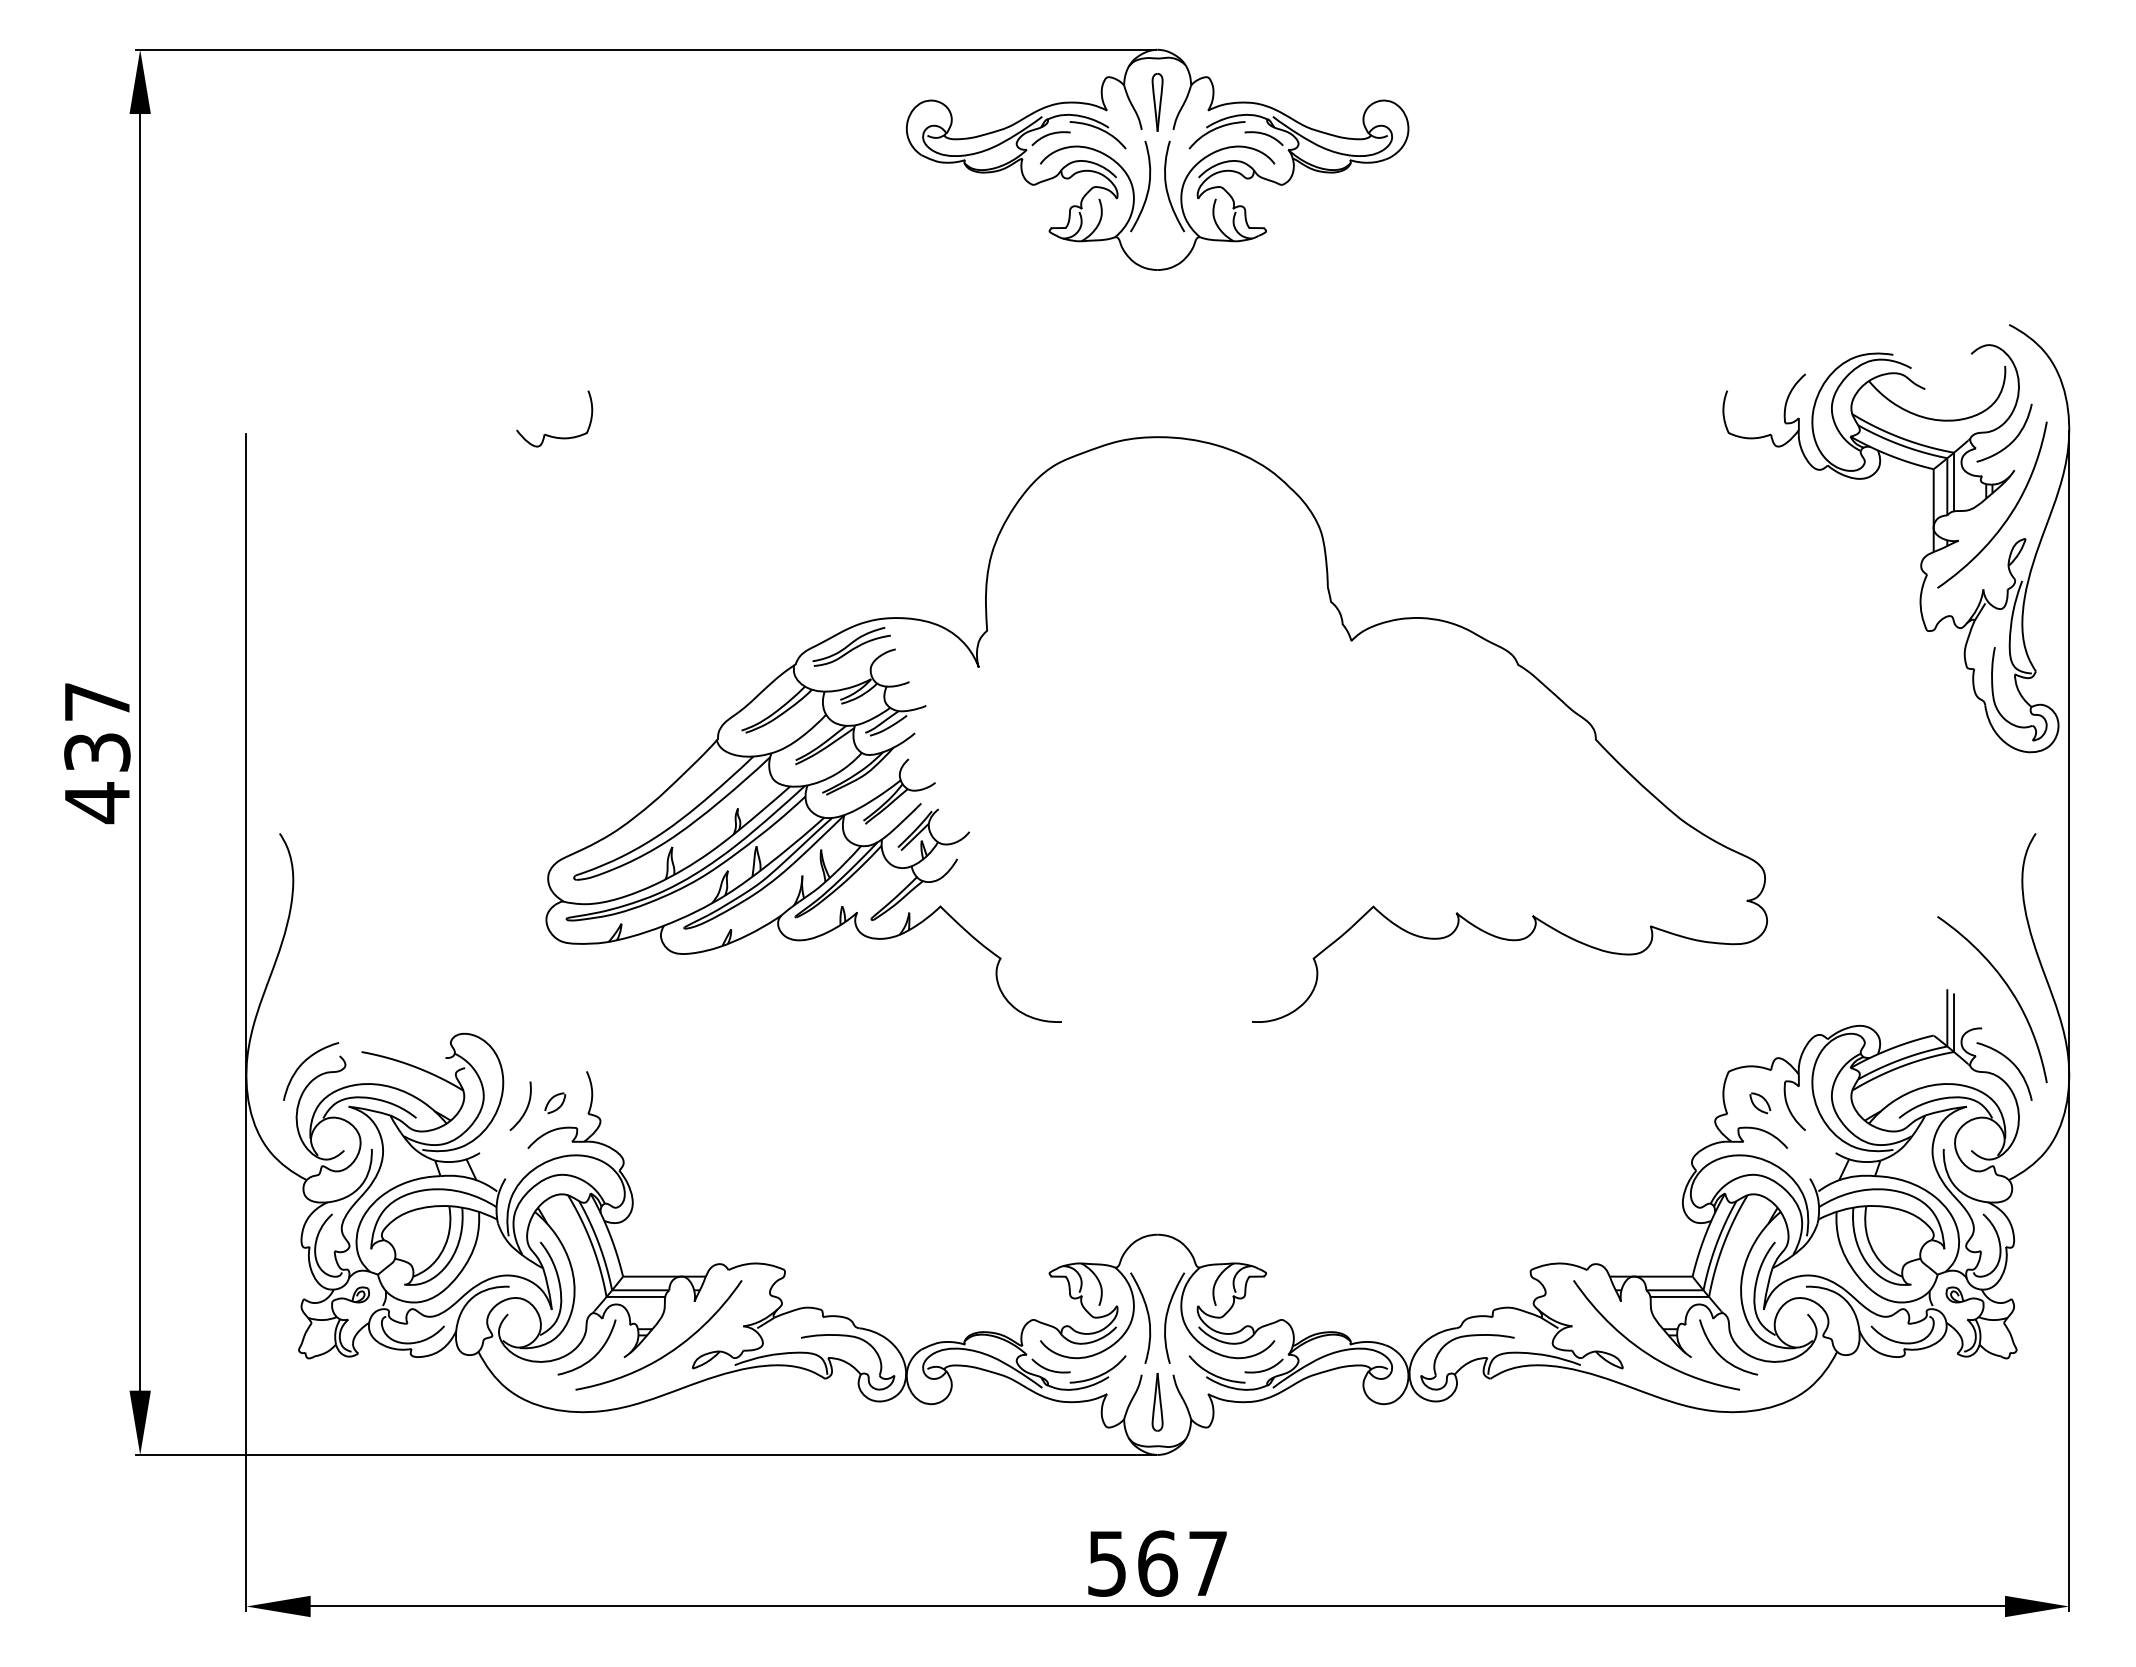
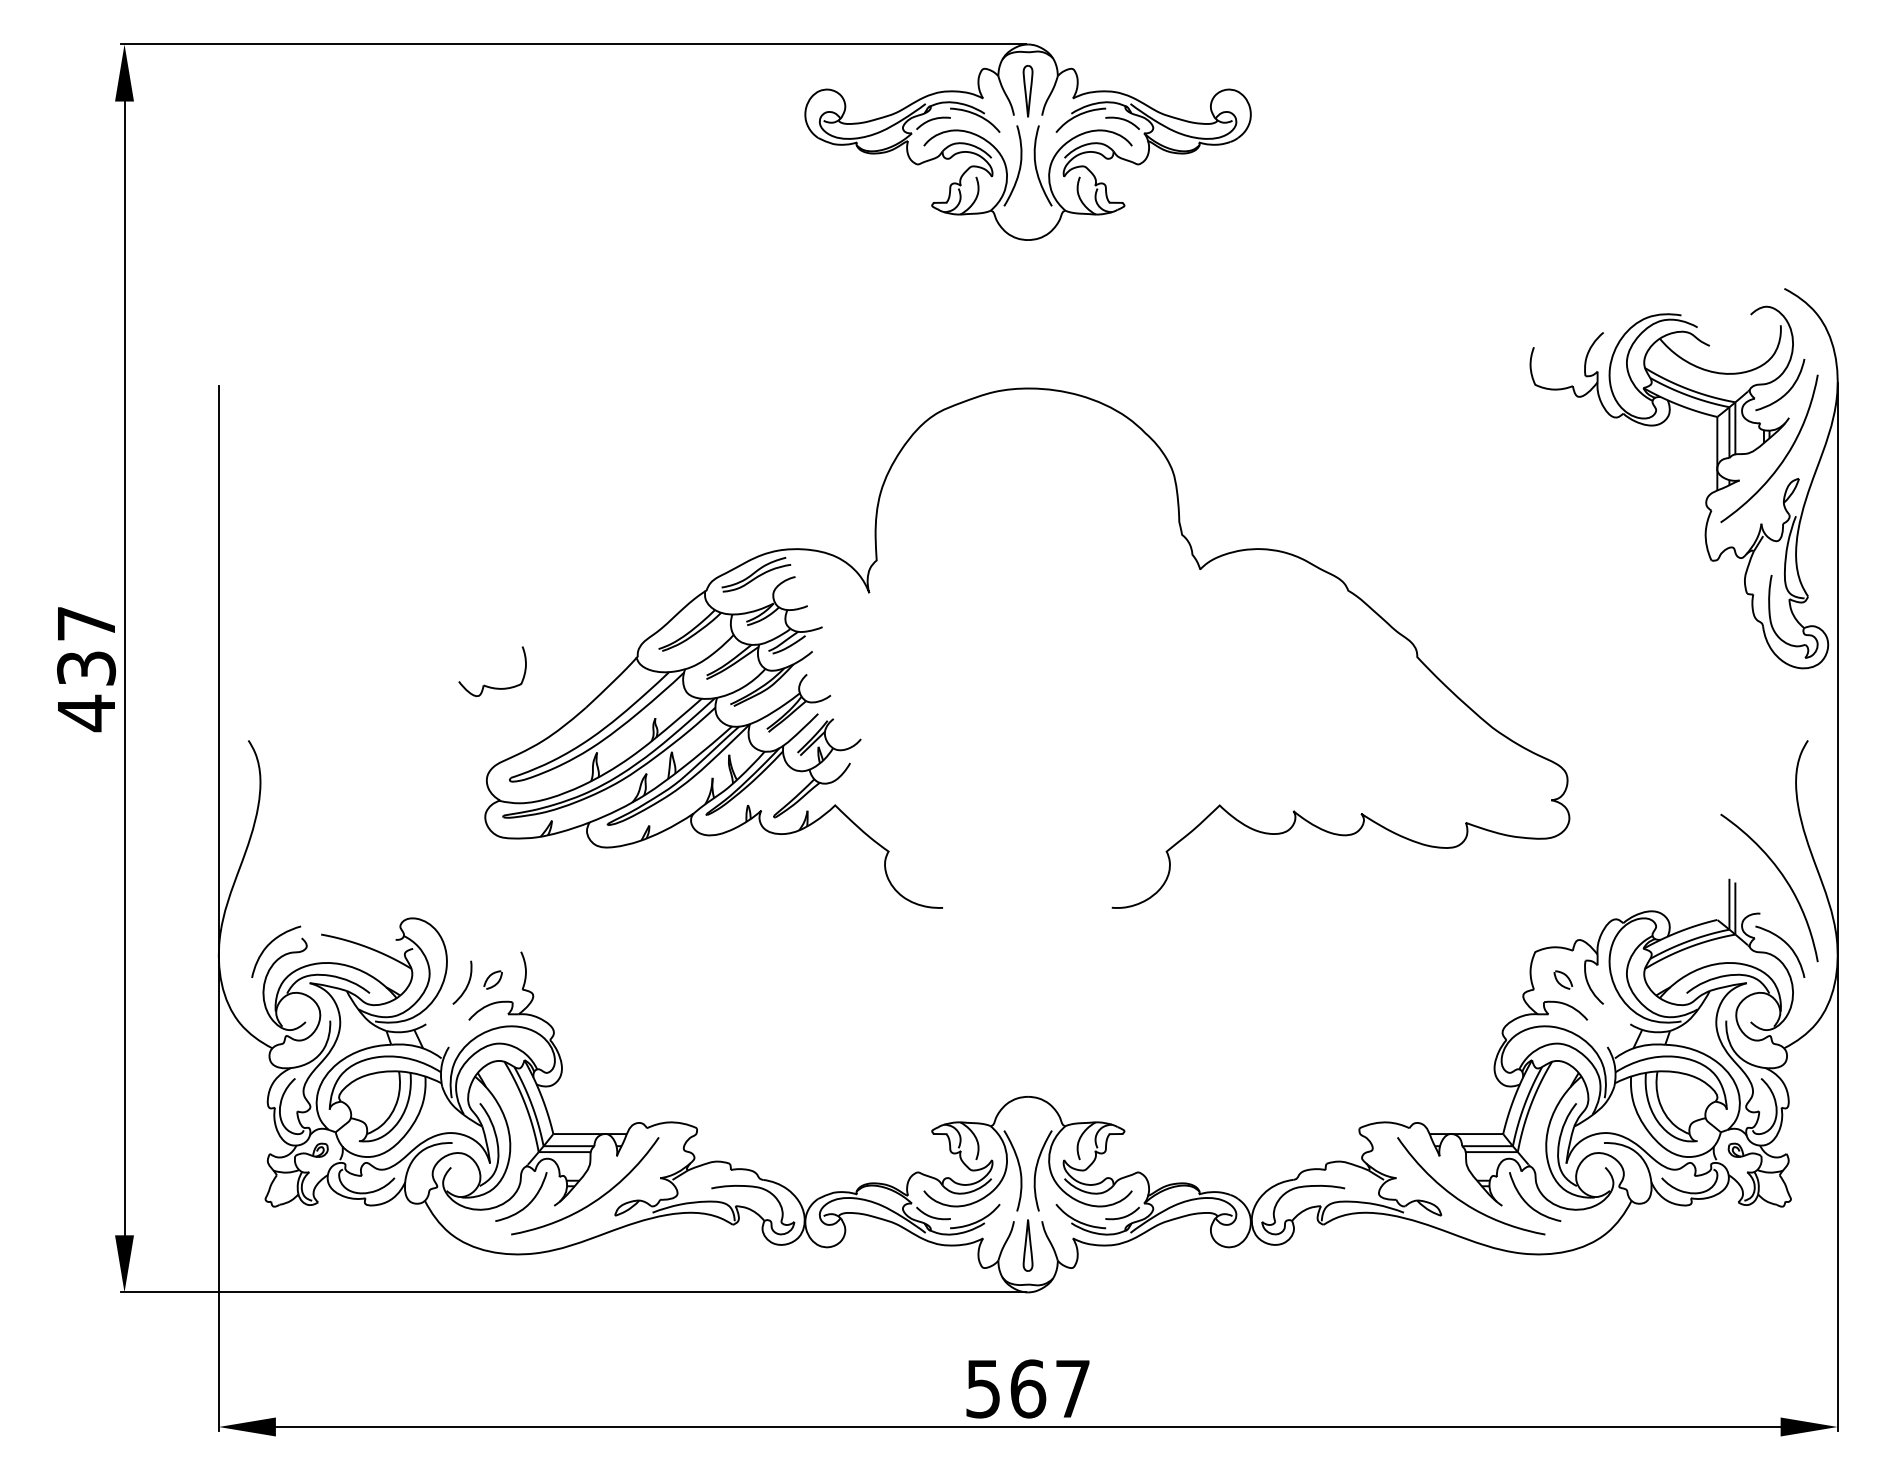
part: (548, 434) -> (487, 685), moved

